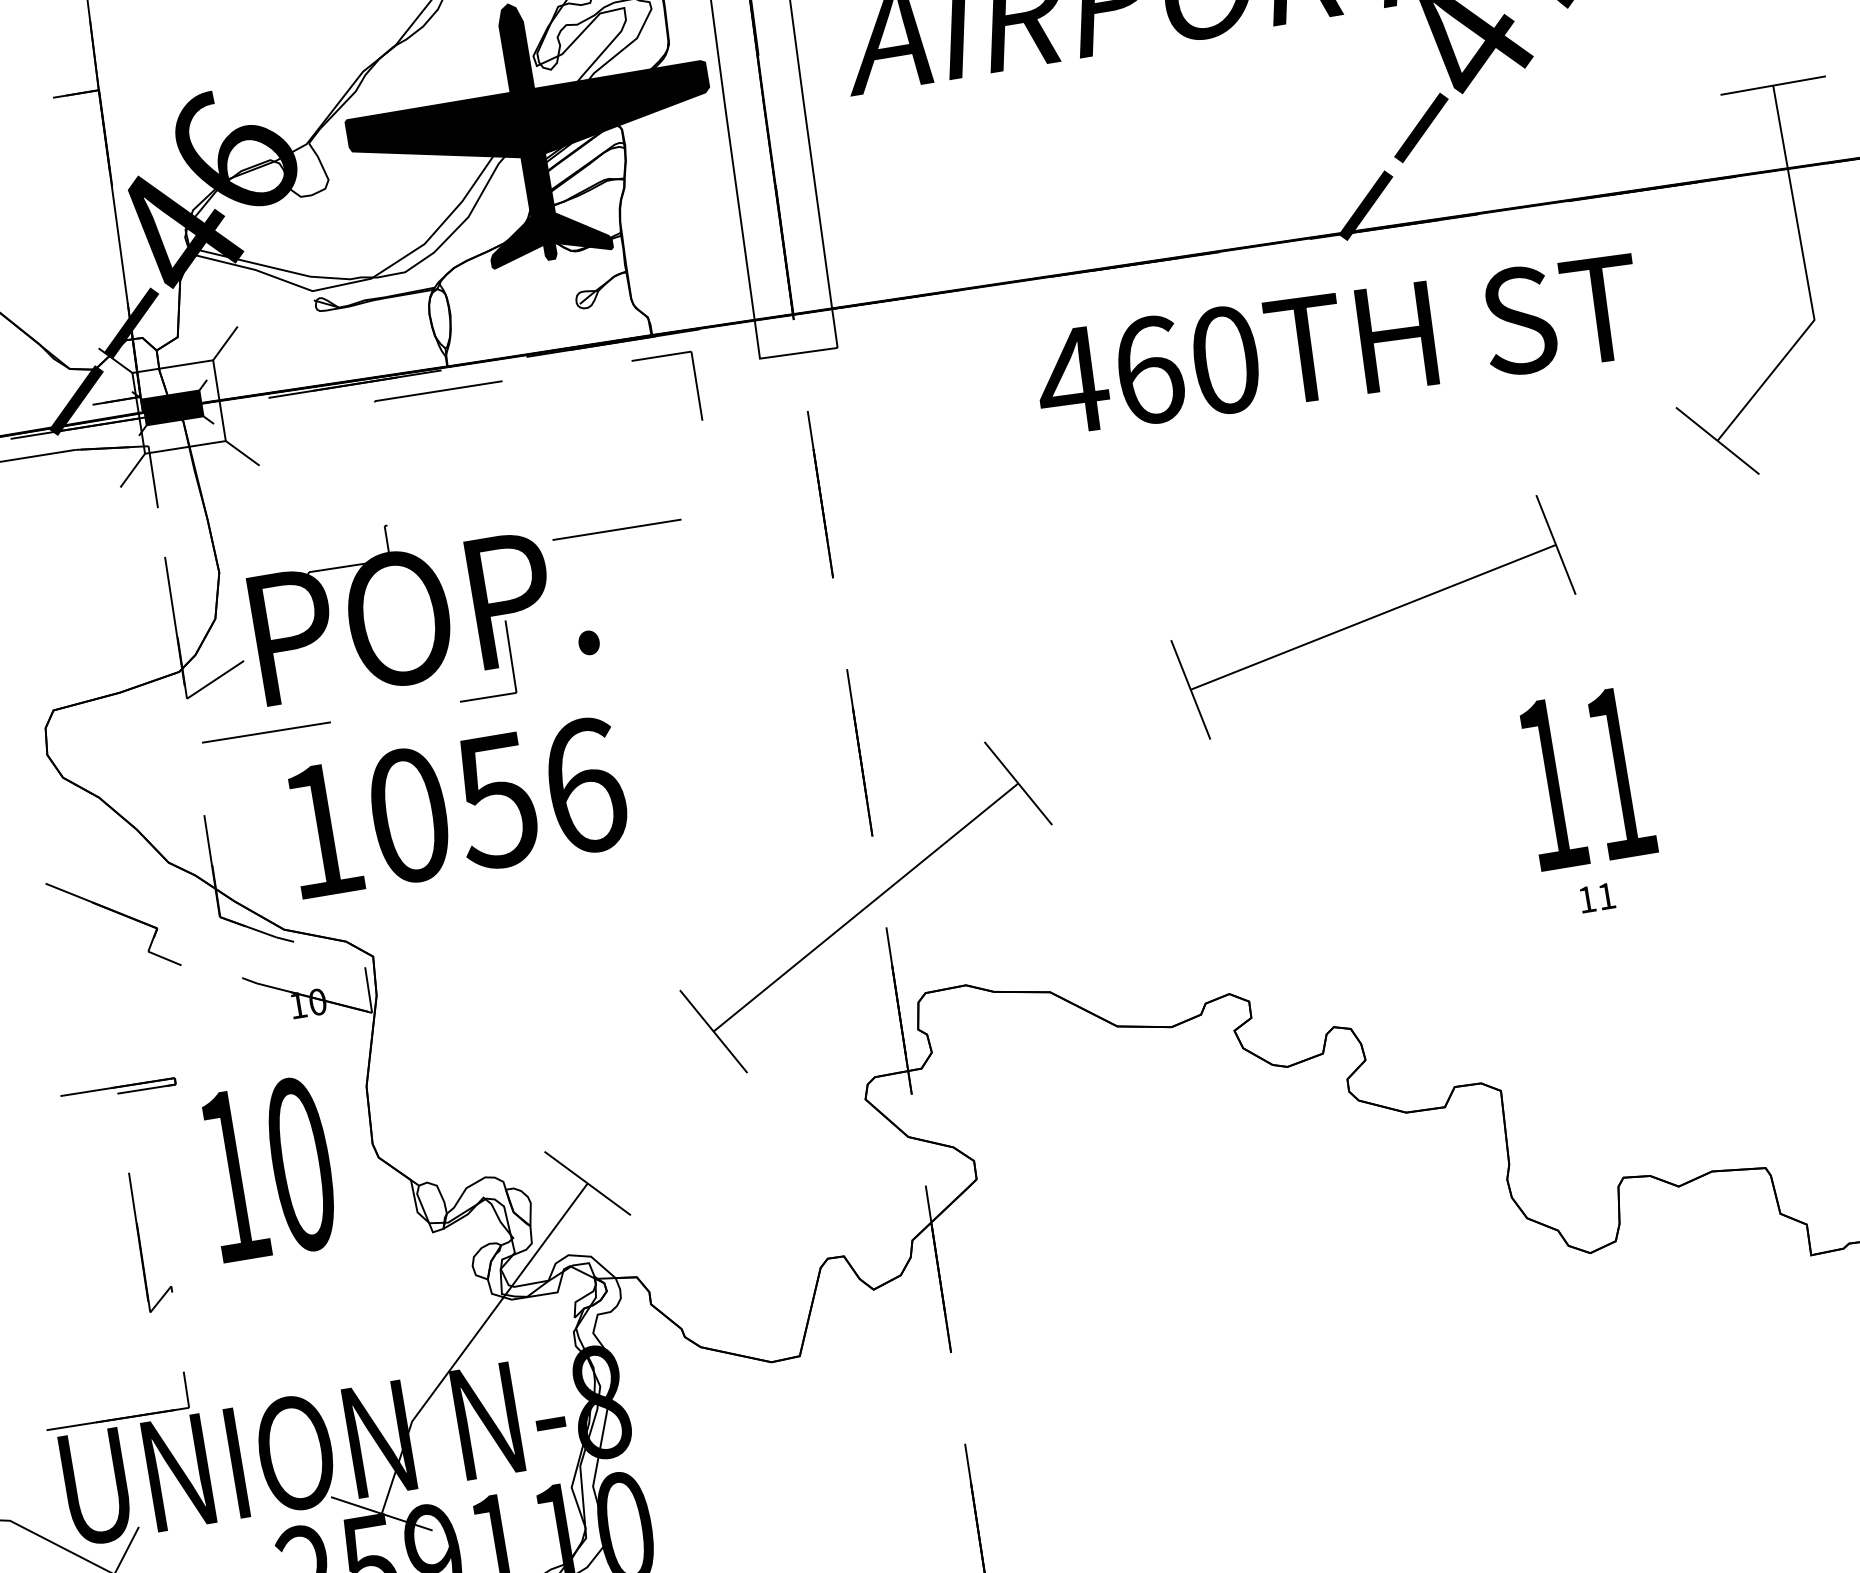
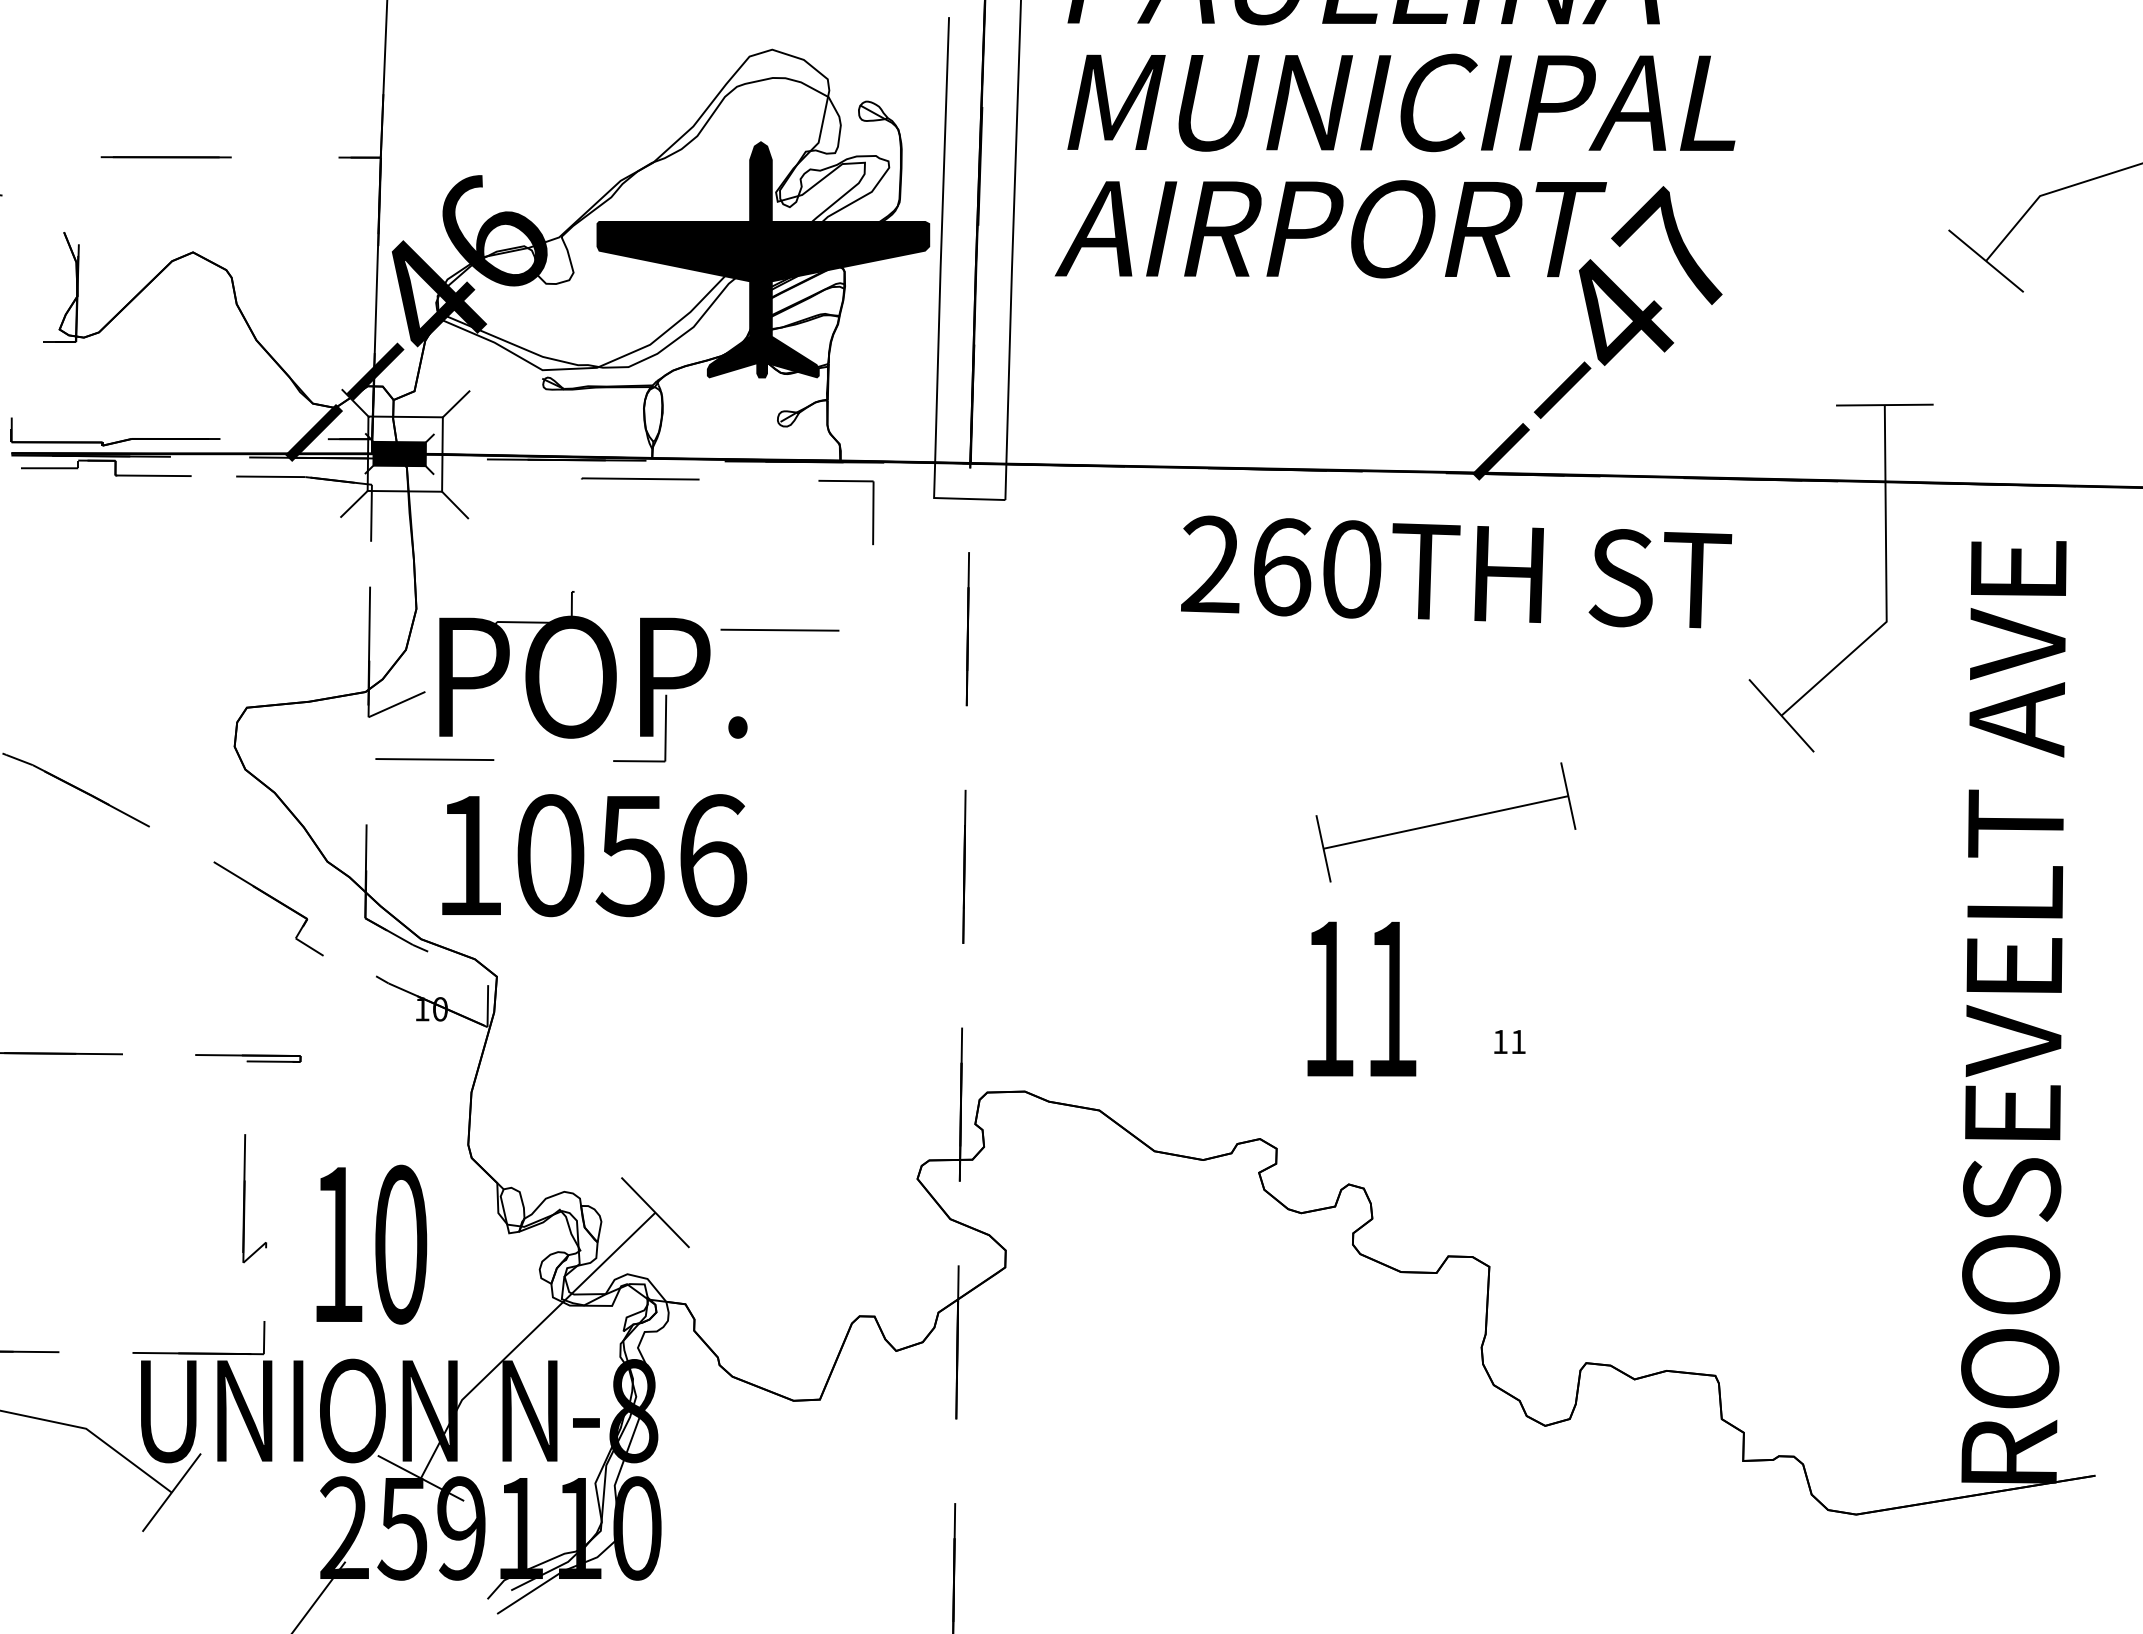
text: (1071, 380) -> (1210, 564), 460TH -> 260TH
part: (1372, 617) -> (1445, 822), size x0.7
text: (1585, 777) -> (1361, 998), moved
text: (1596, 897) -> (1509, 1041), moved
part: (865, 907) -> (946, 1006), removed
text: (269, 1169) -> (371, 1244), moved

